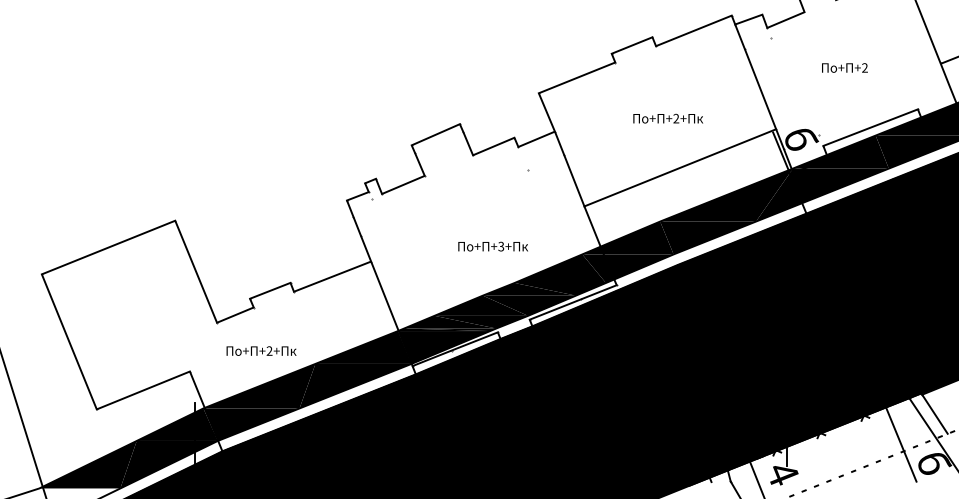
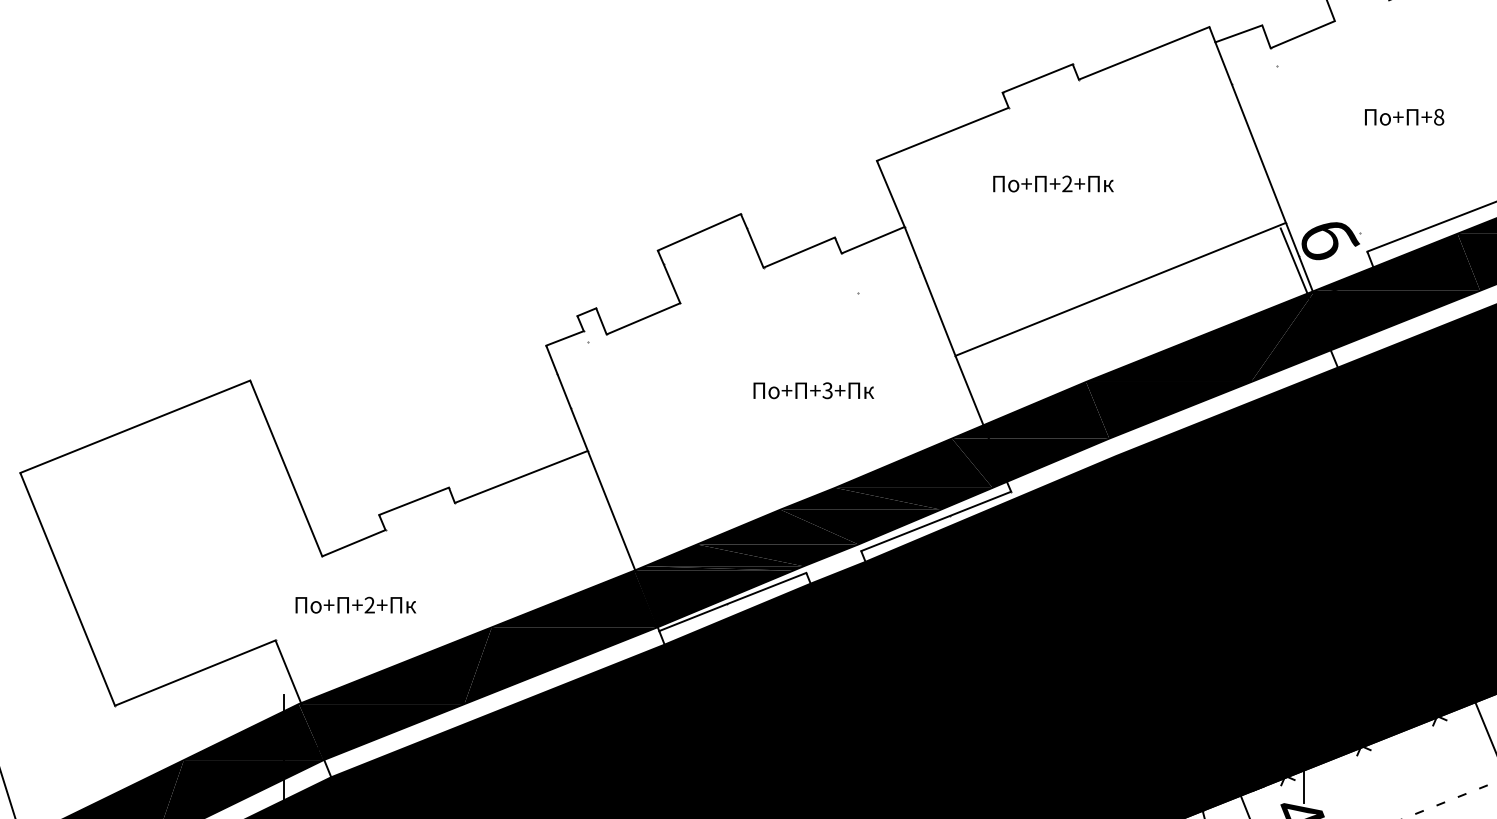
text: (864, 67) -> (1438, 116), +2 -> +8
text: (668, 118) -> (1053, 183), moved
text: (492, 246) -> (812, 390), moved
text: (261, 350) -> (355, 604), moved

